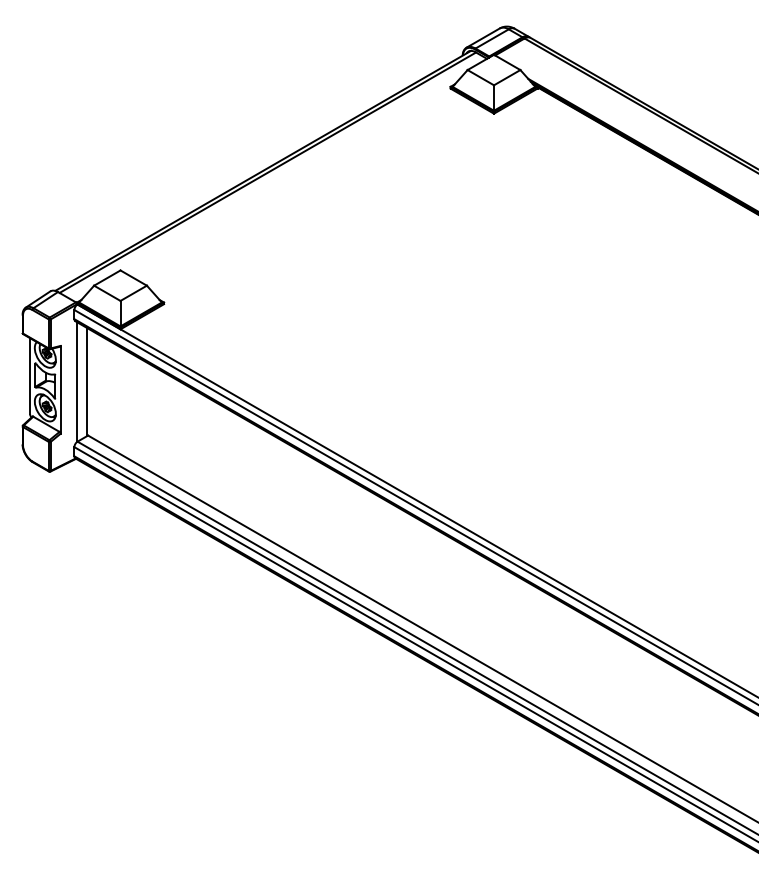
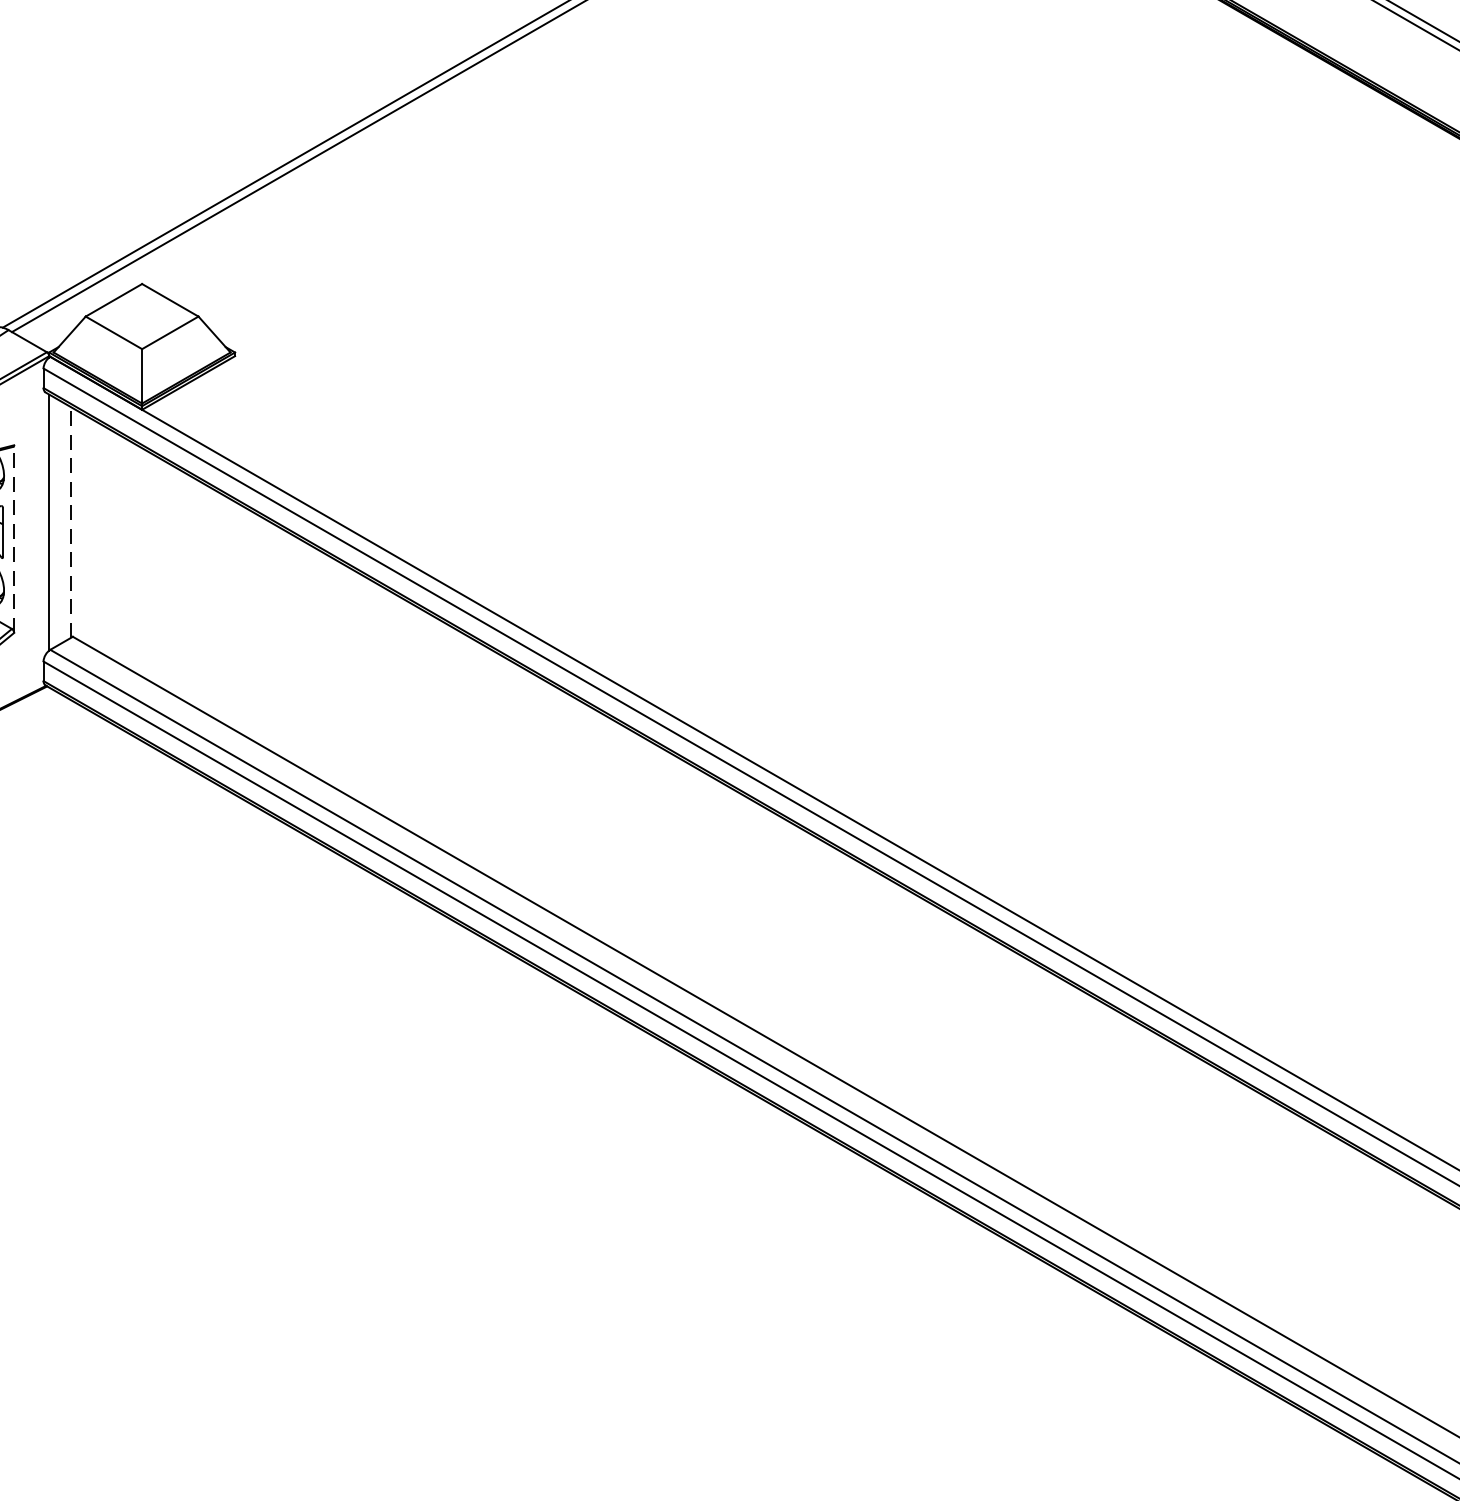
line: (87, 381) -> (71, 521), solid -> dashed
line: (60, 389) -> (13, 538), solid -> dashed

